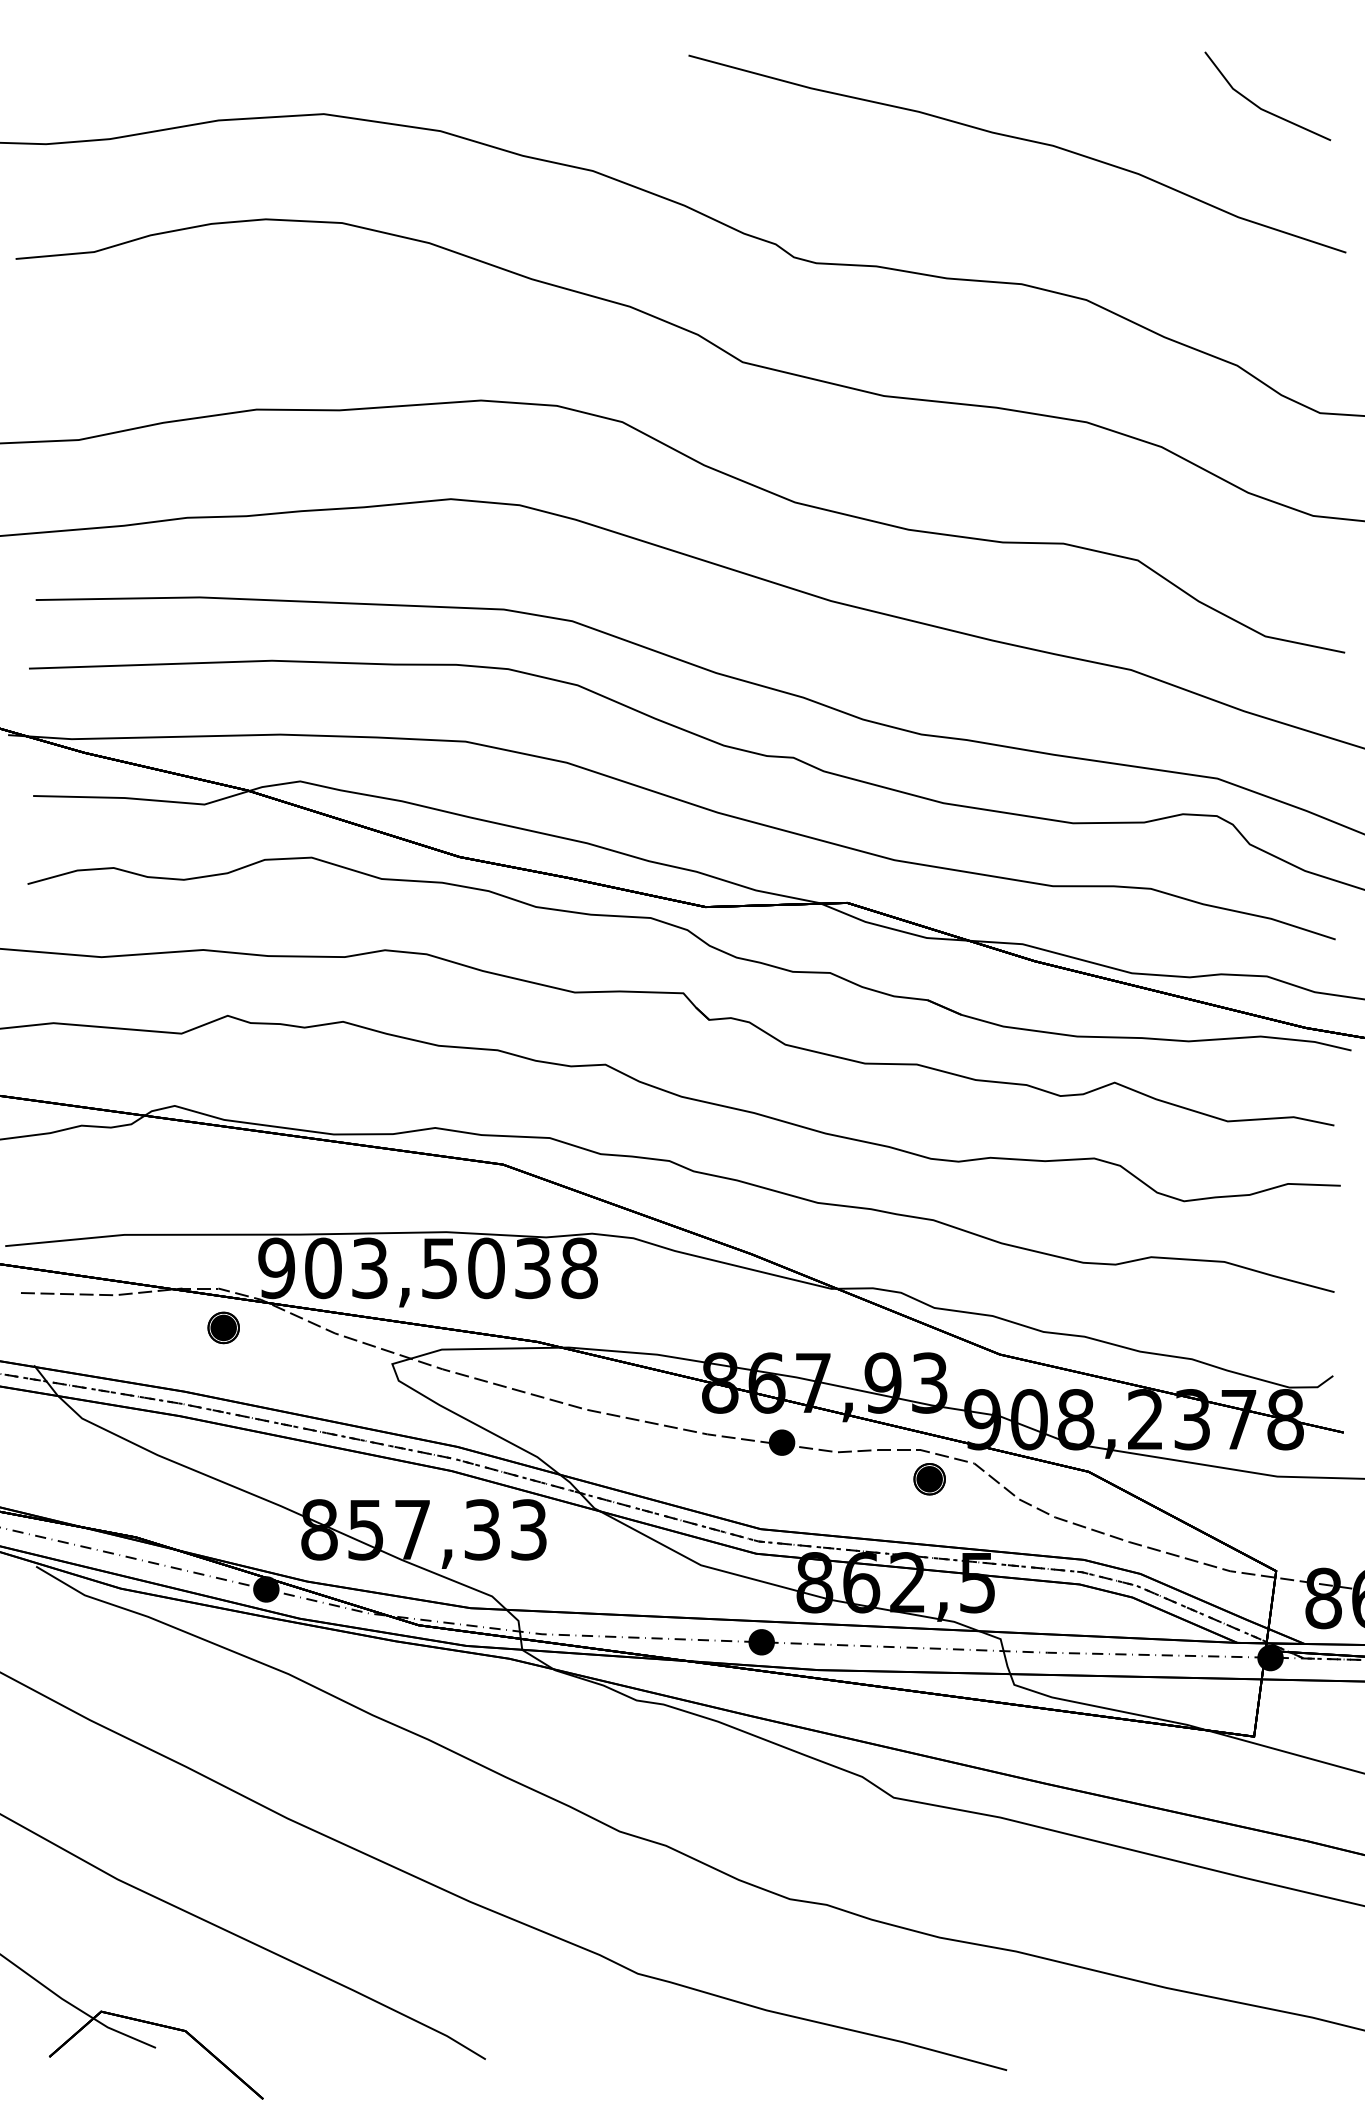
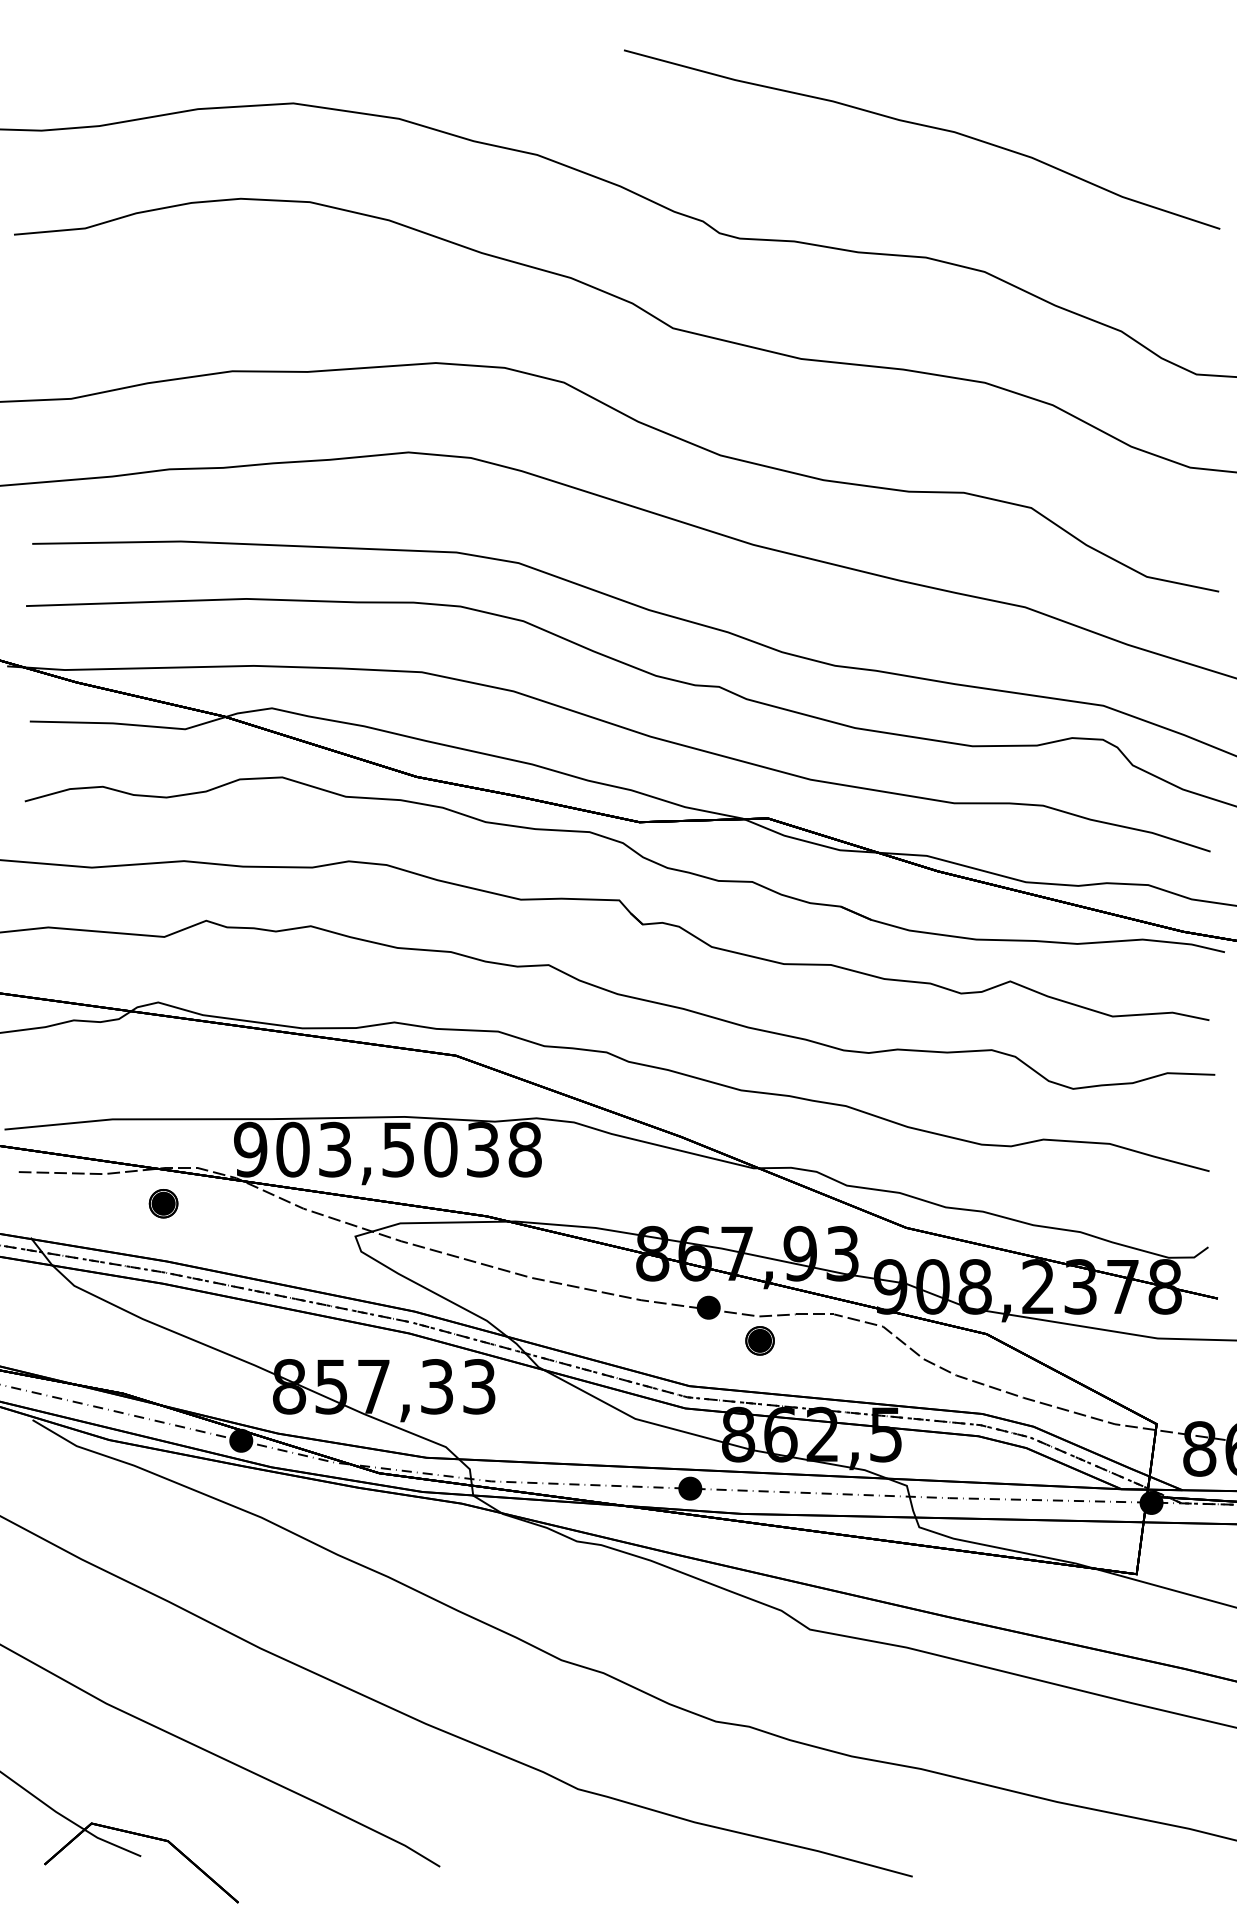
line: (1259, 106) -> (1141, 96), removed
part: (223, 1327) -> (163, 1203), moved
part: (929, 1479) -> (759, 1341), moved

